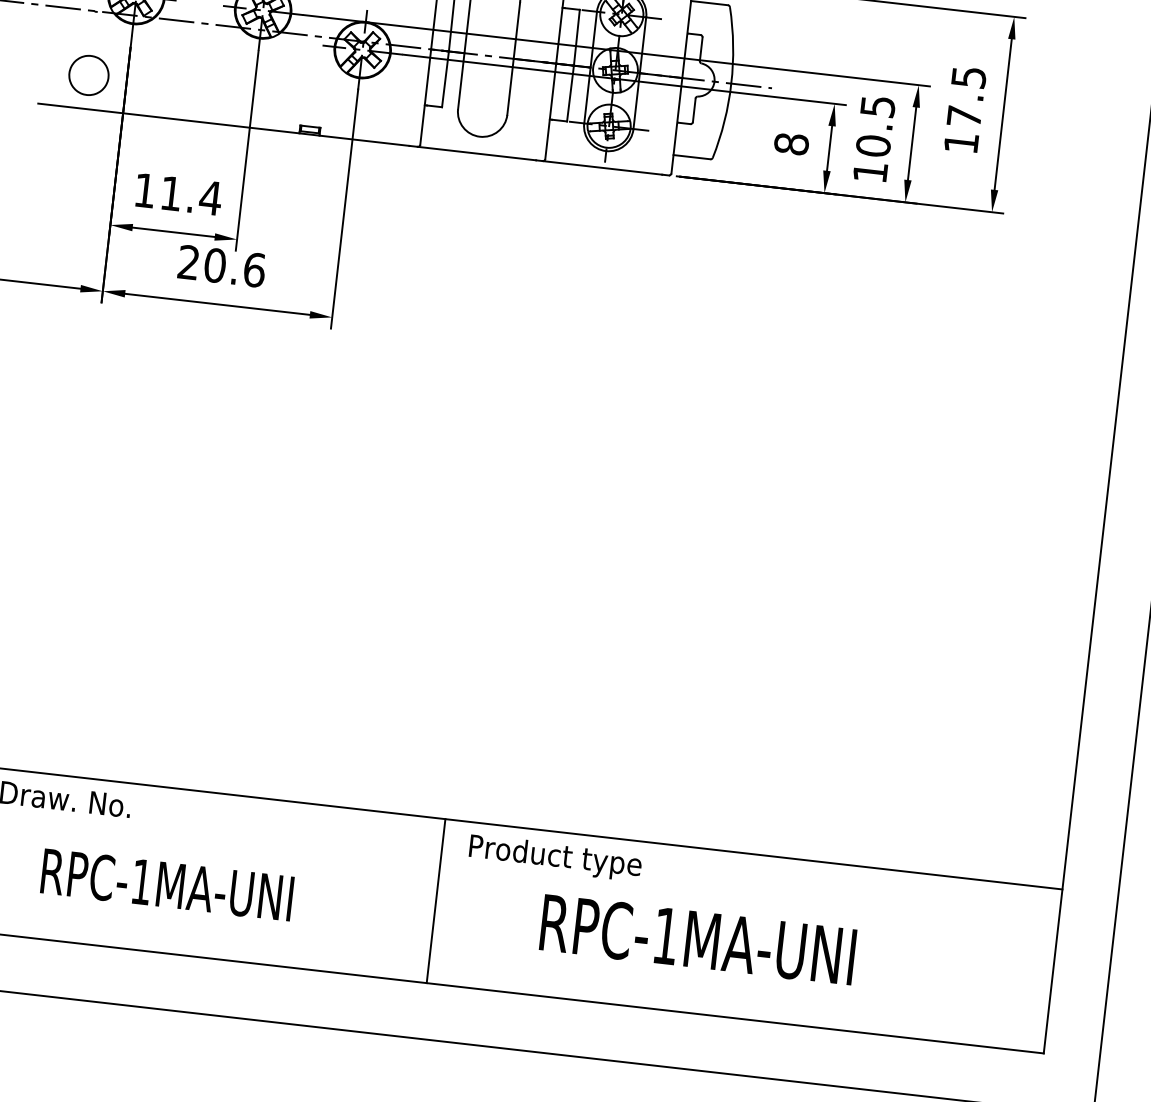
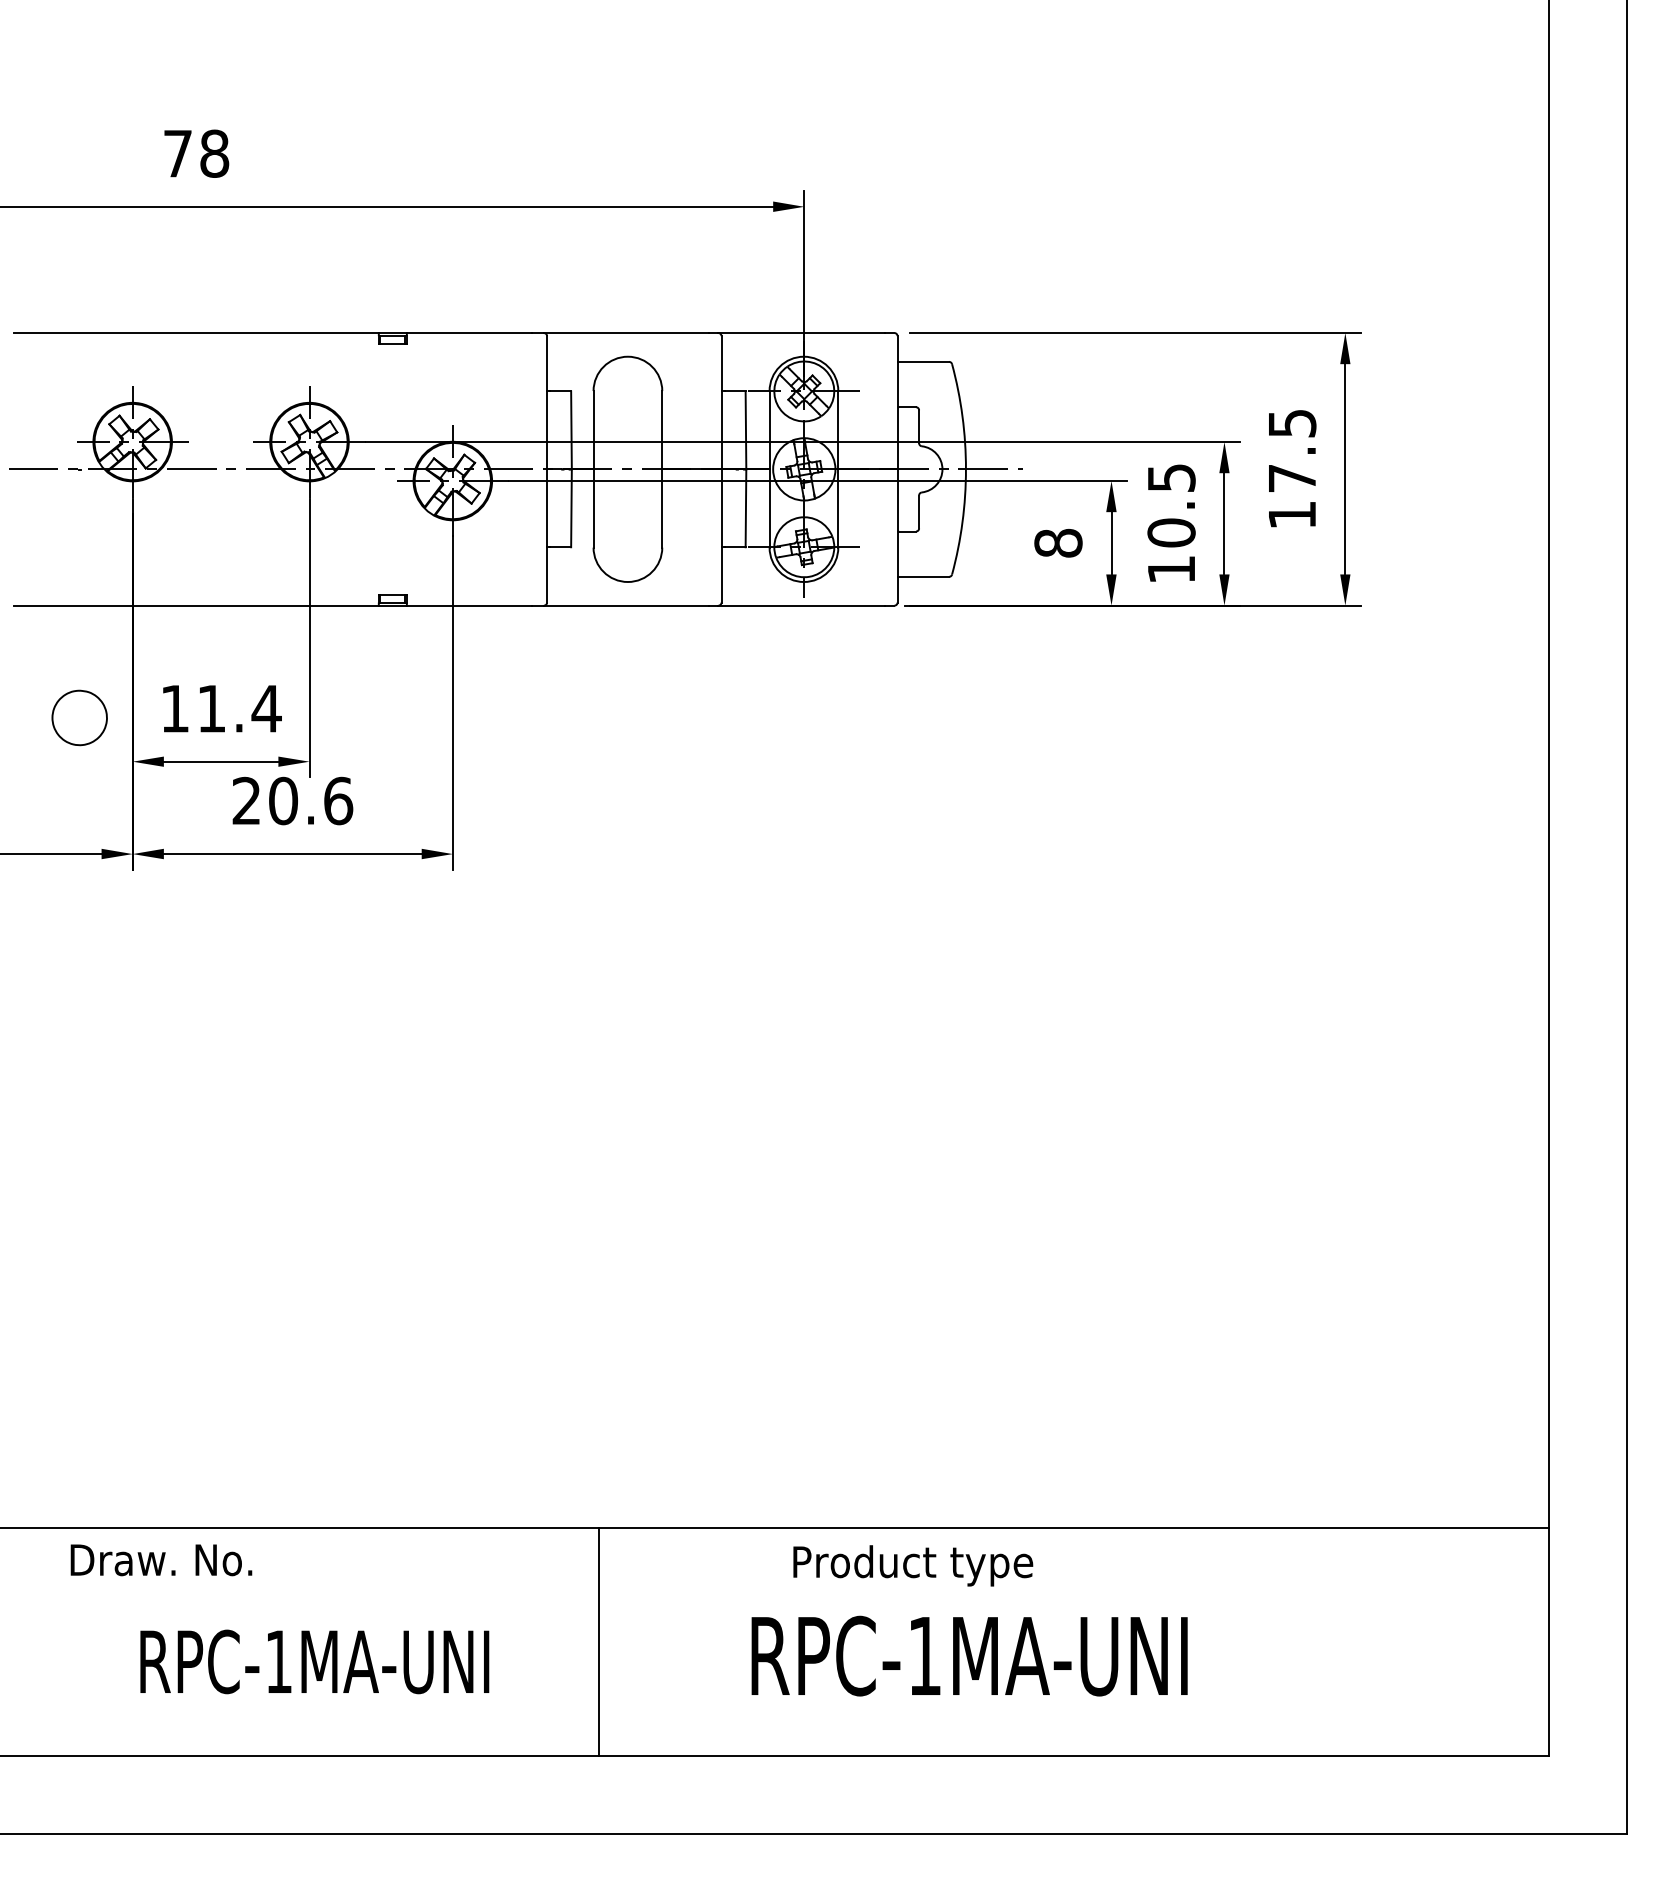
part: (88, 75) -> (79, 717), moved
text: (555, 857) -> (913, 1565), moved
line: (436, 900) -> (598, 1641), moved
text: (698, 939) -> (969, 1655), moved

